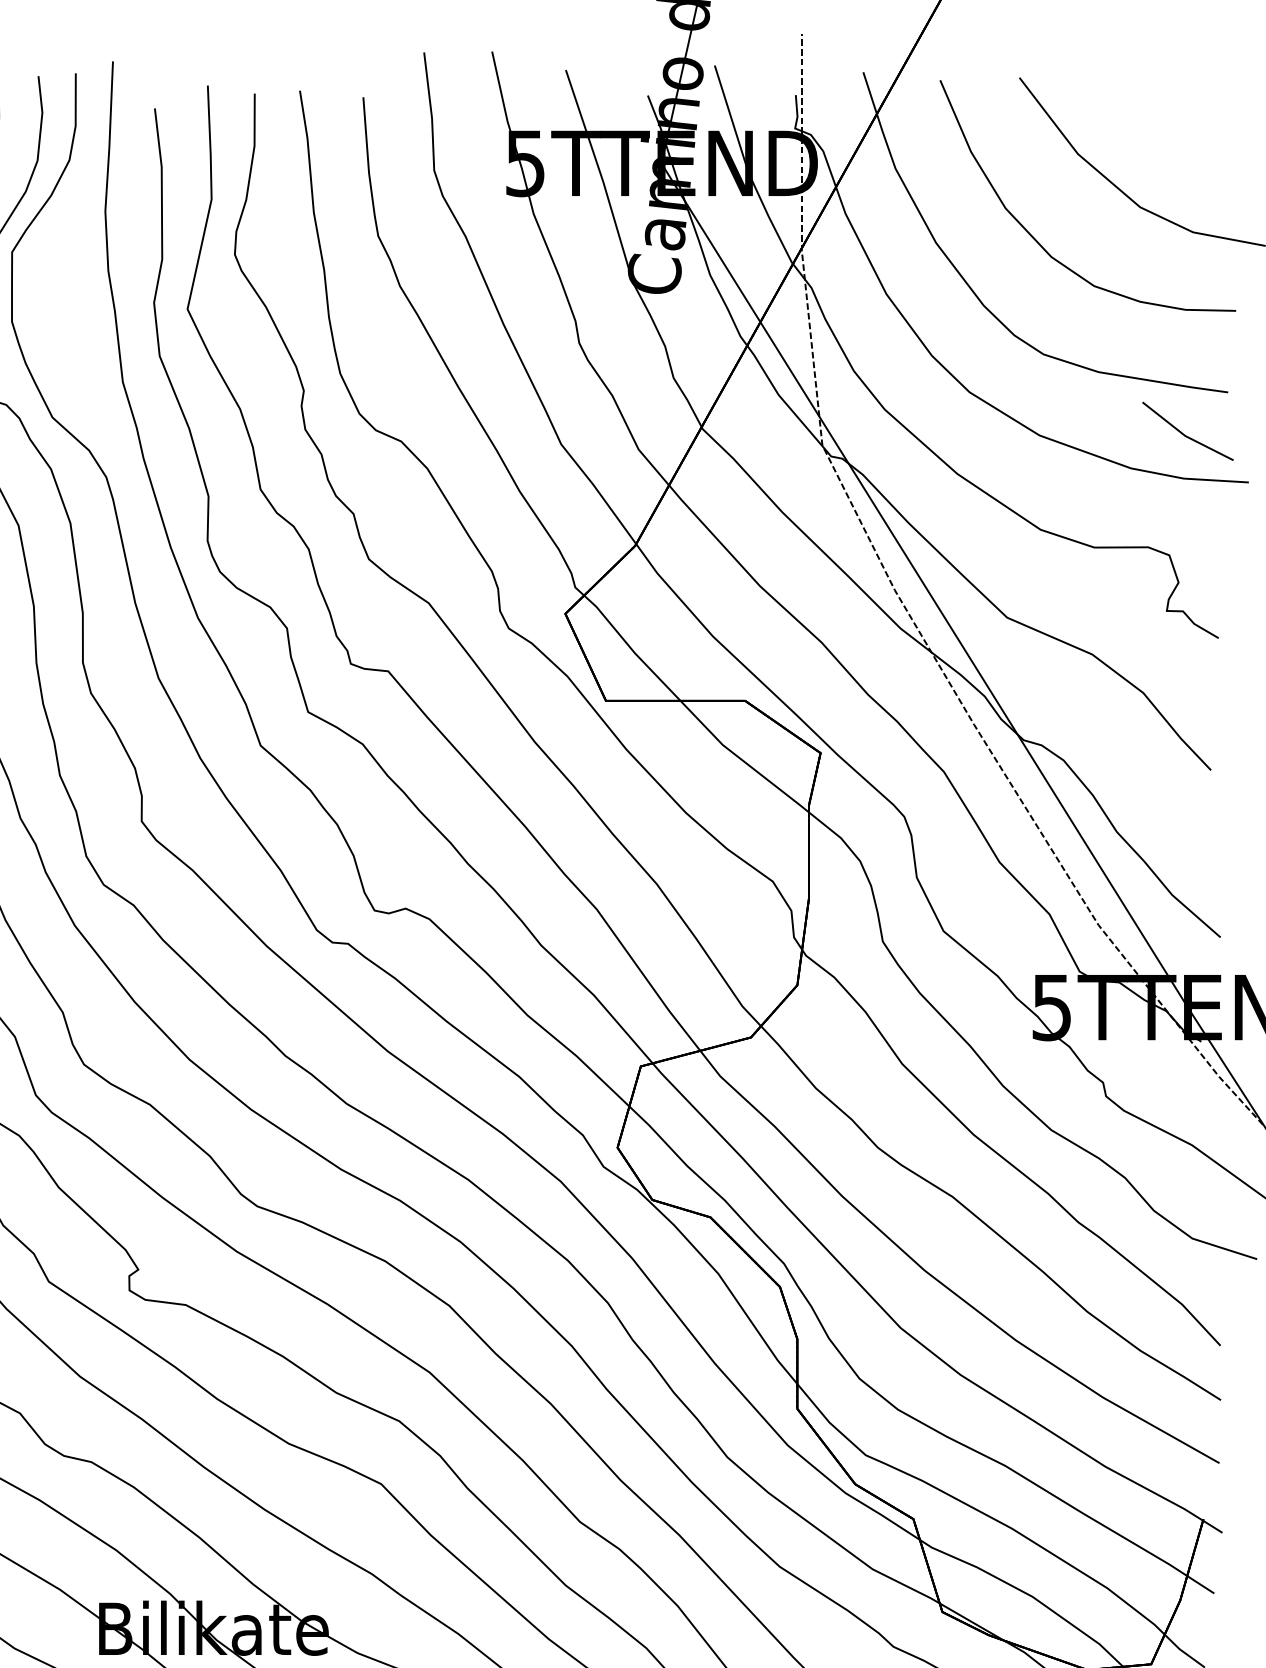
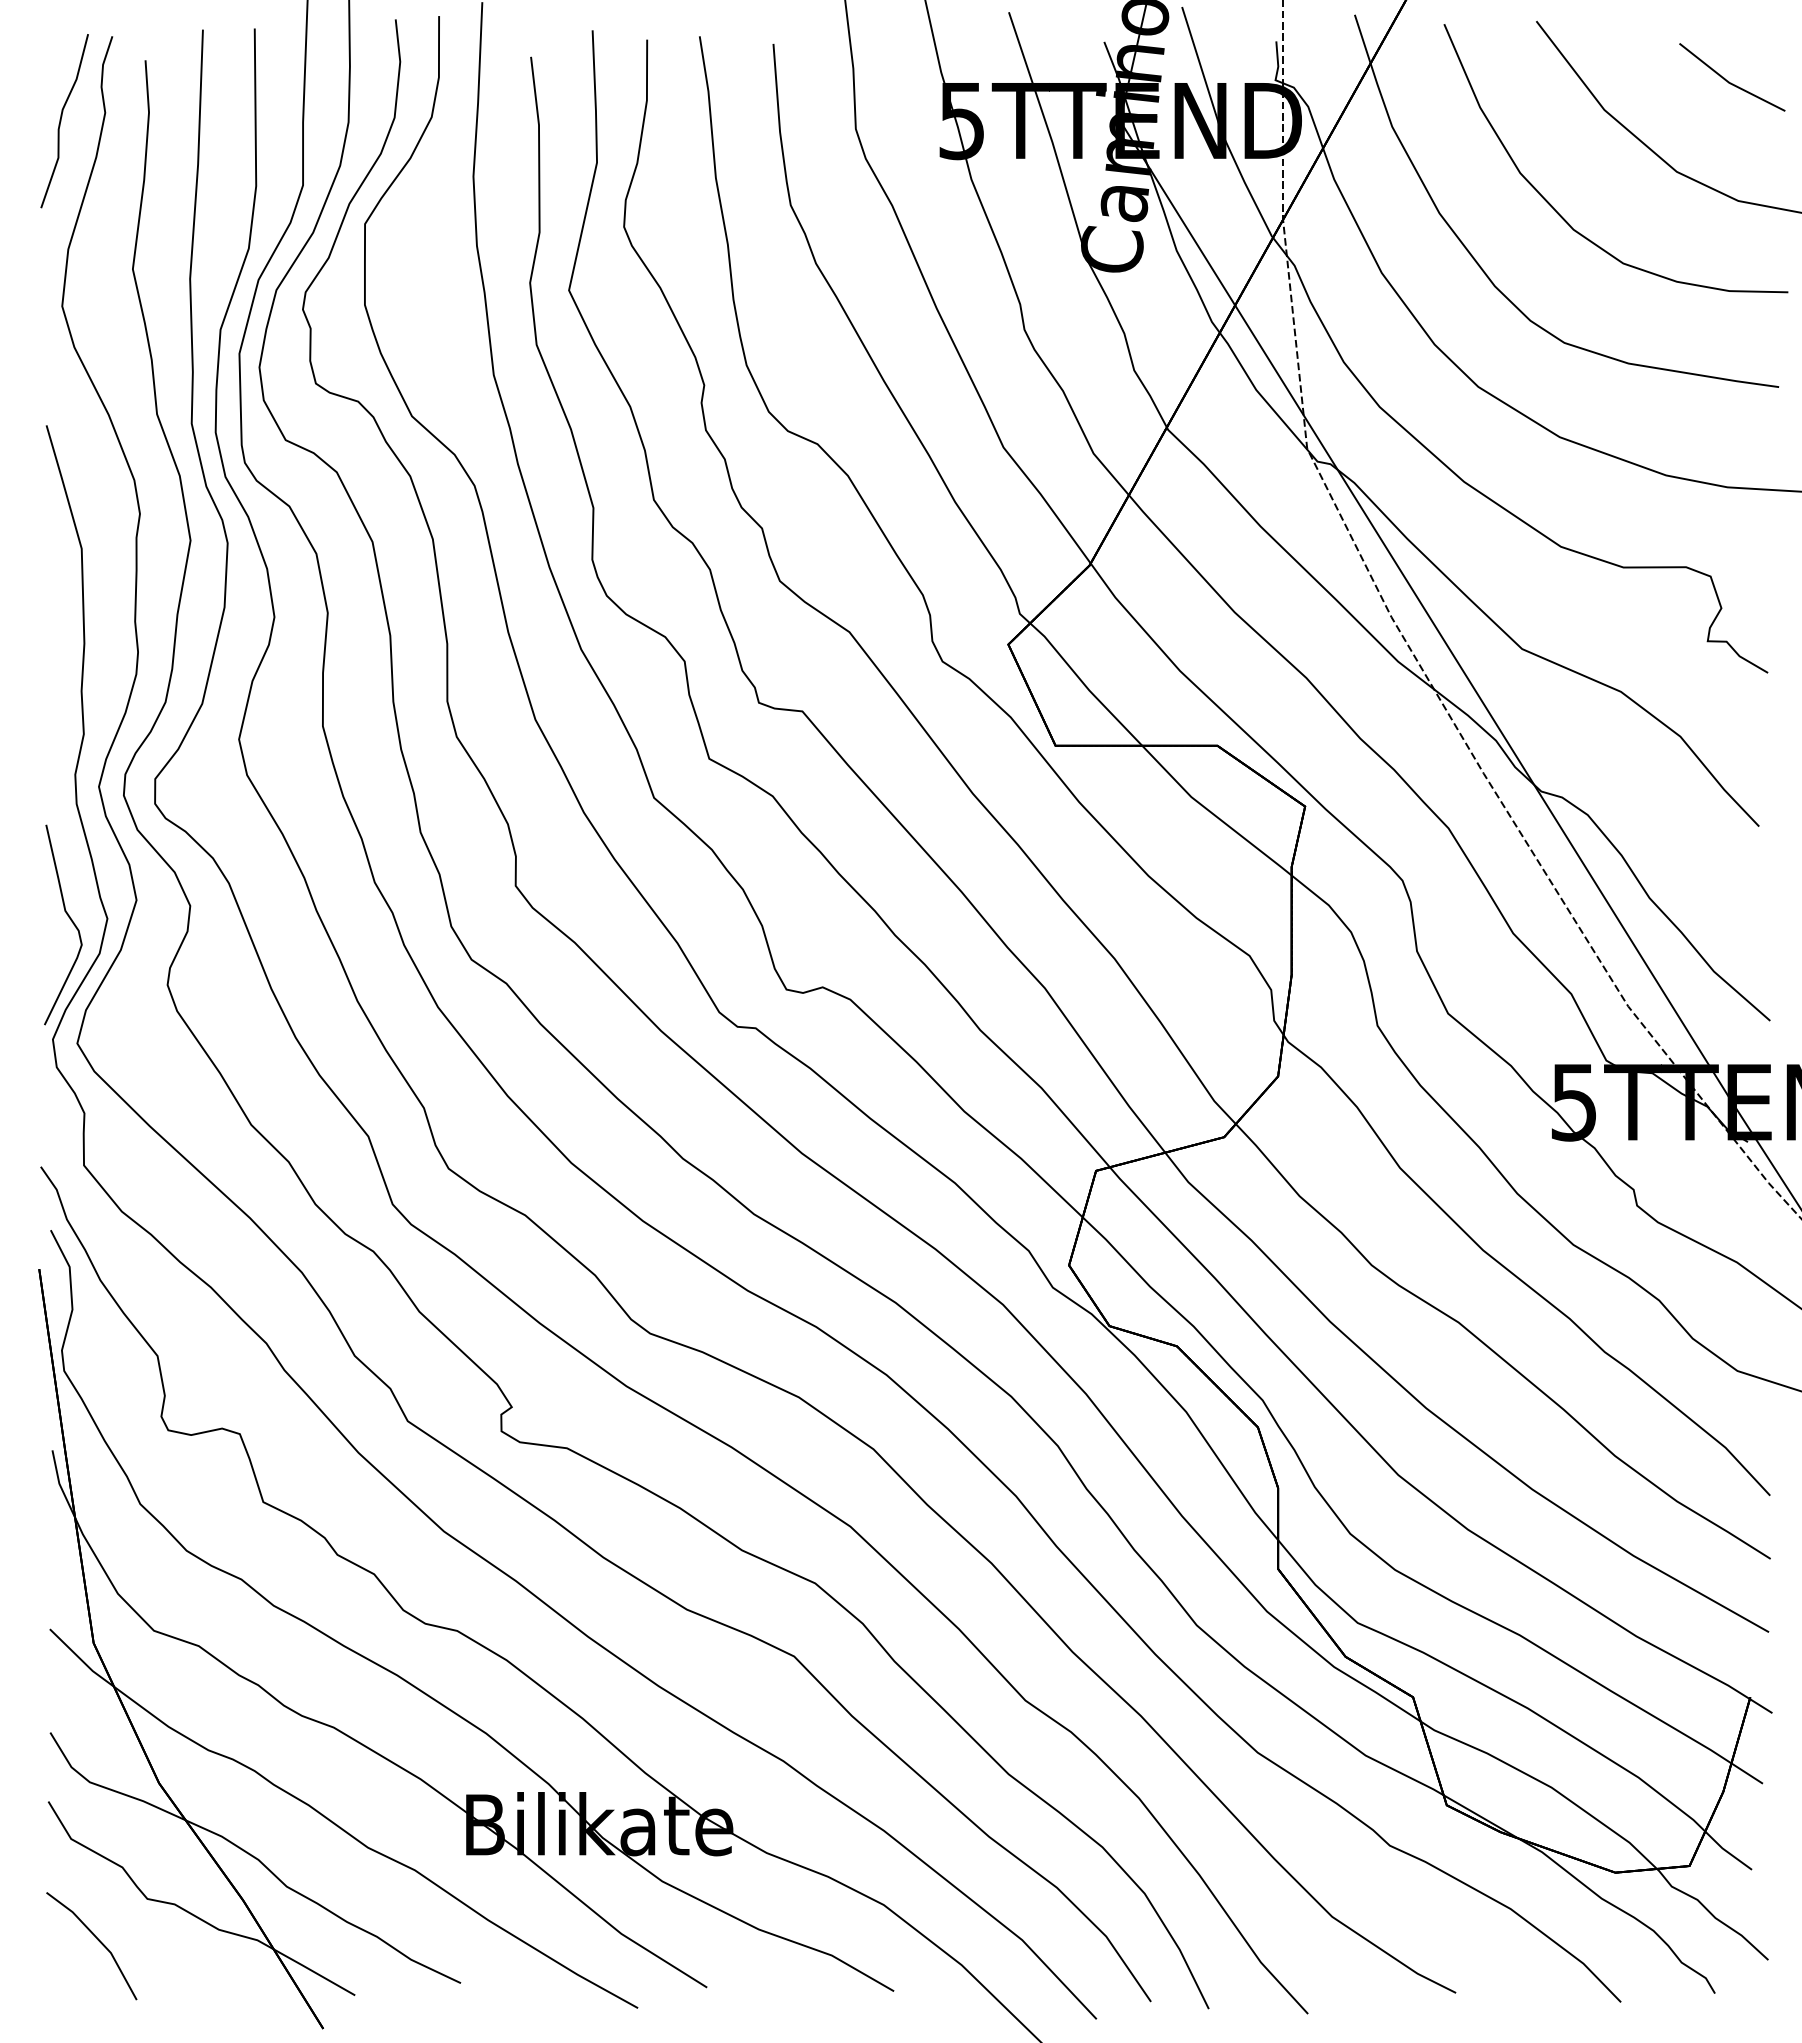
line: (1185, 434) -> (1729, 81), moved

